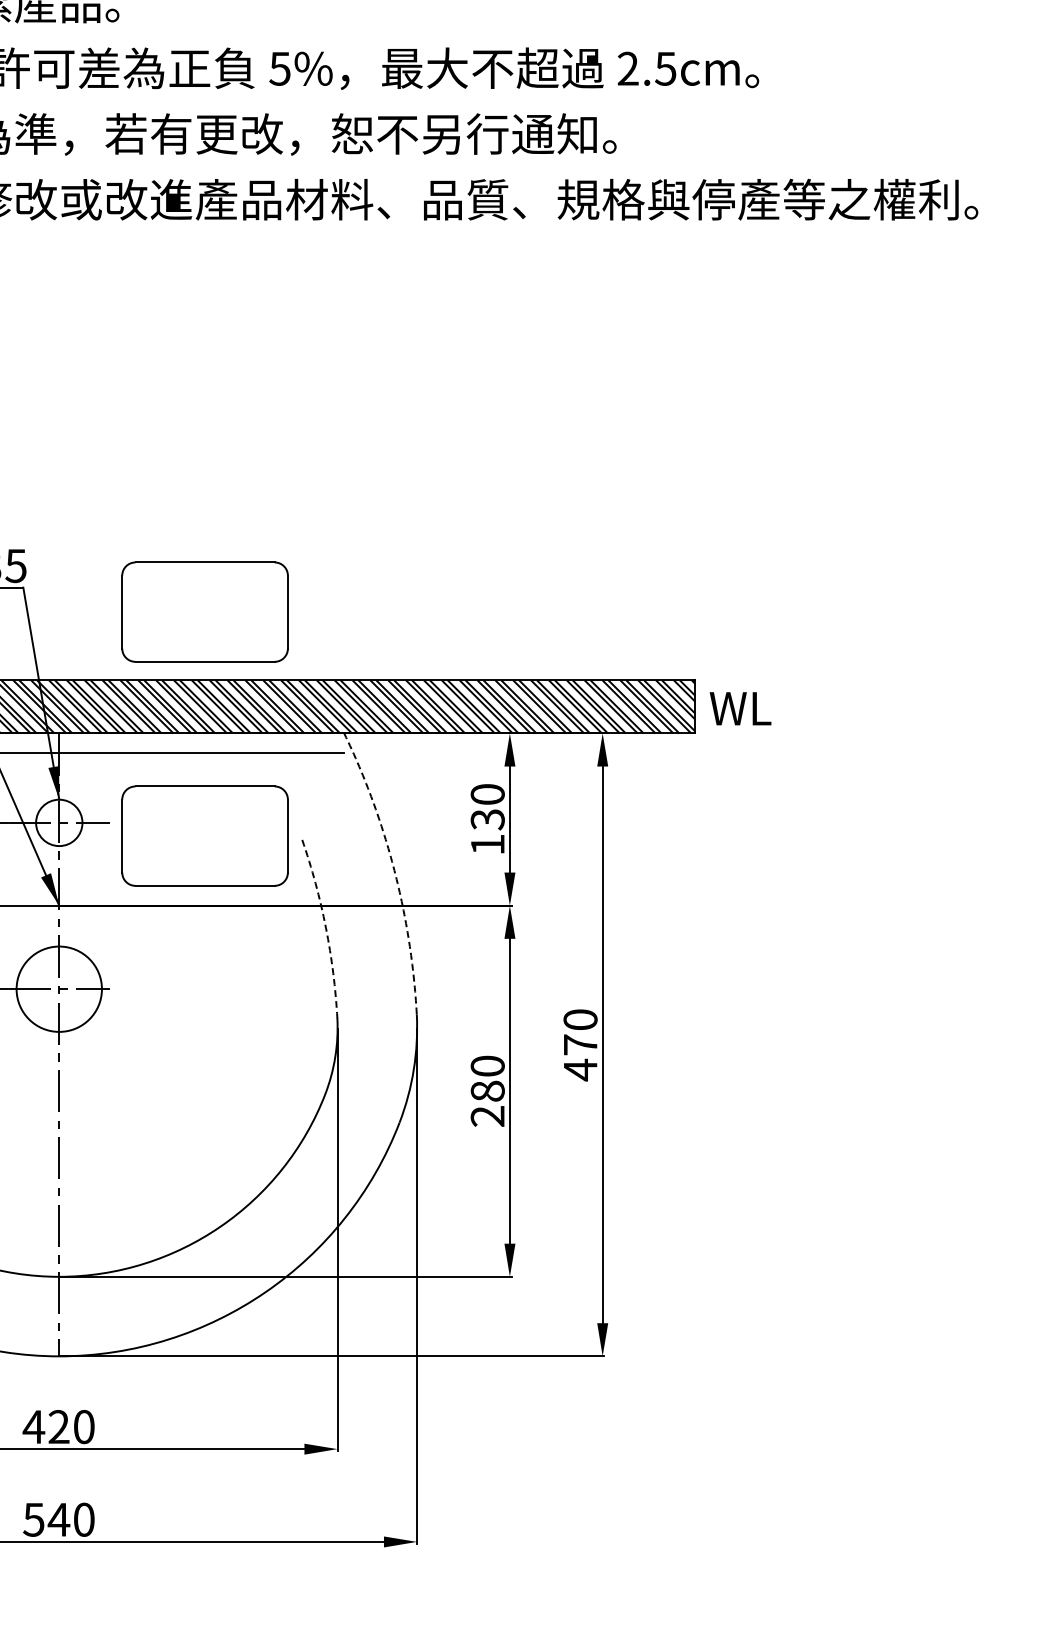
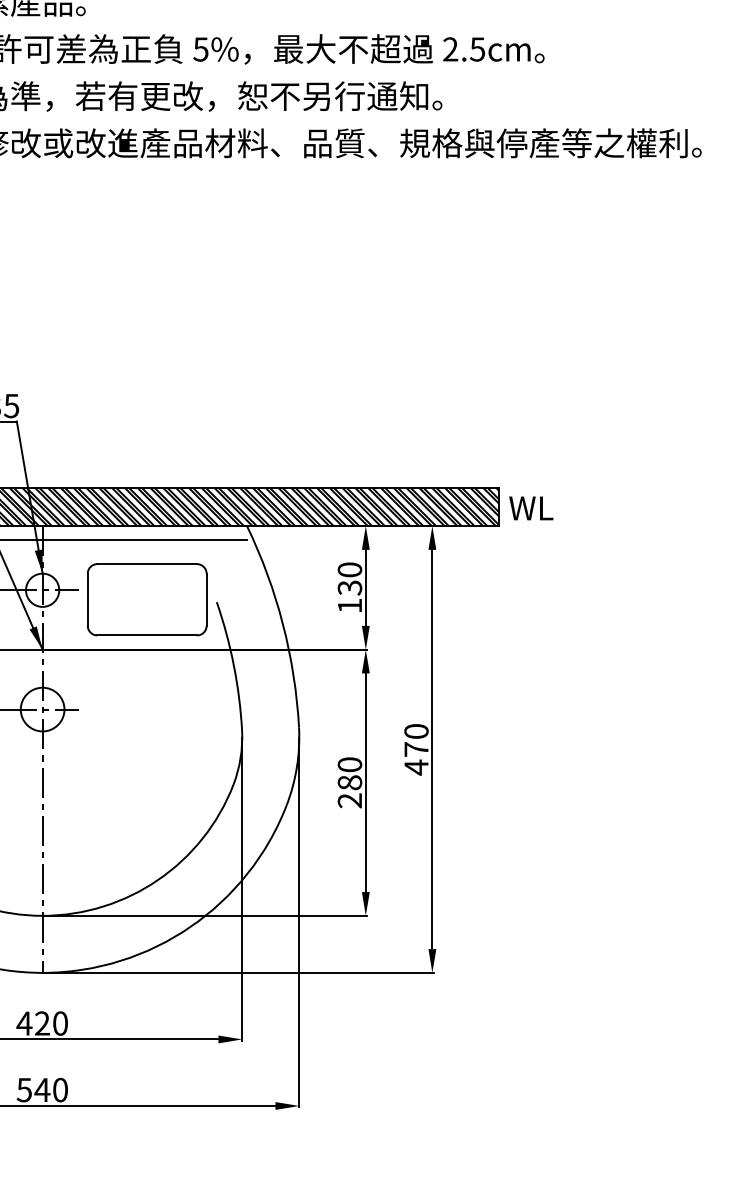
part: (204, 611) -> (146, 438), removed
arc: (394, 870) -> (283, 624), dashed -> solid
arc: (325, 927) -> (233, 665), dashed -> solid
circle: (58, 988) -> (42, 709), size x0.71

